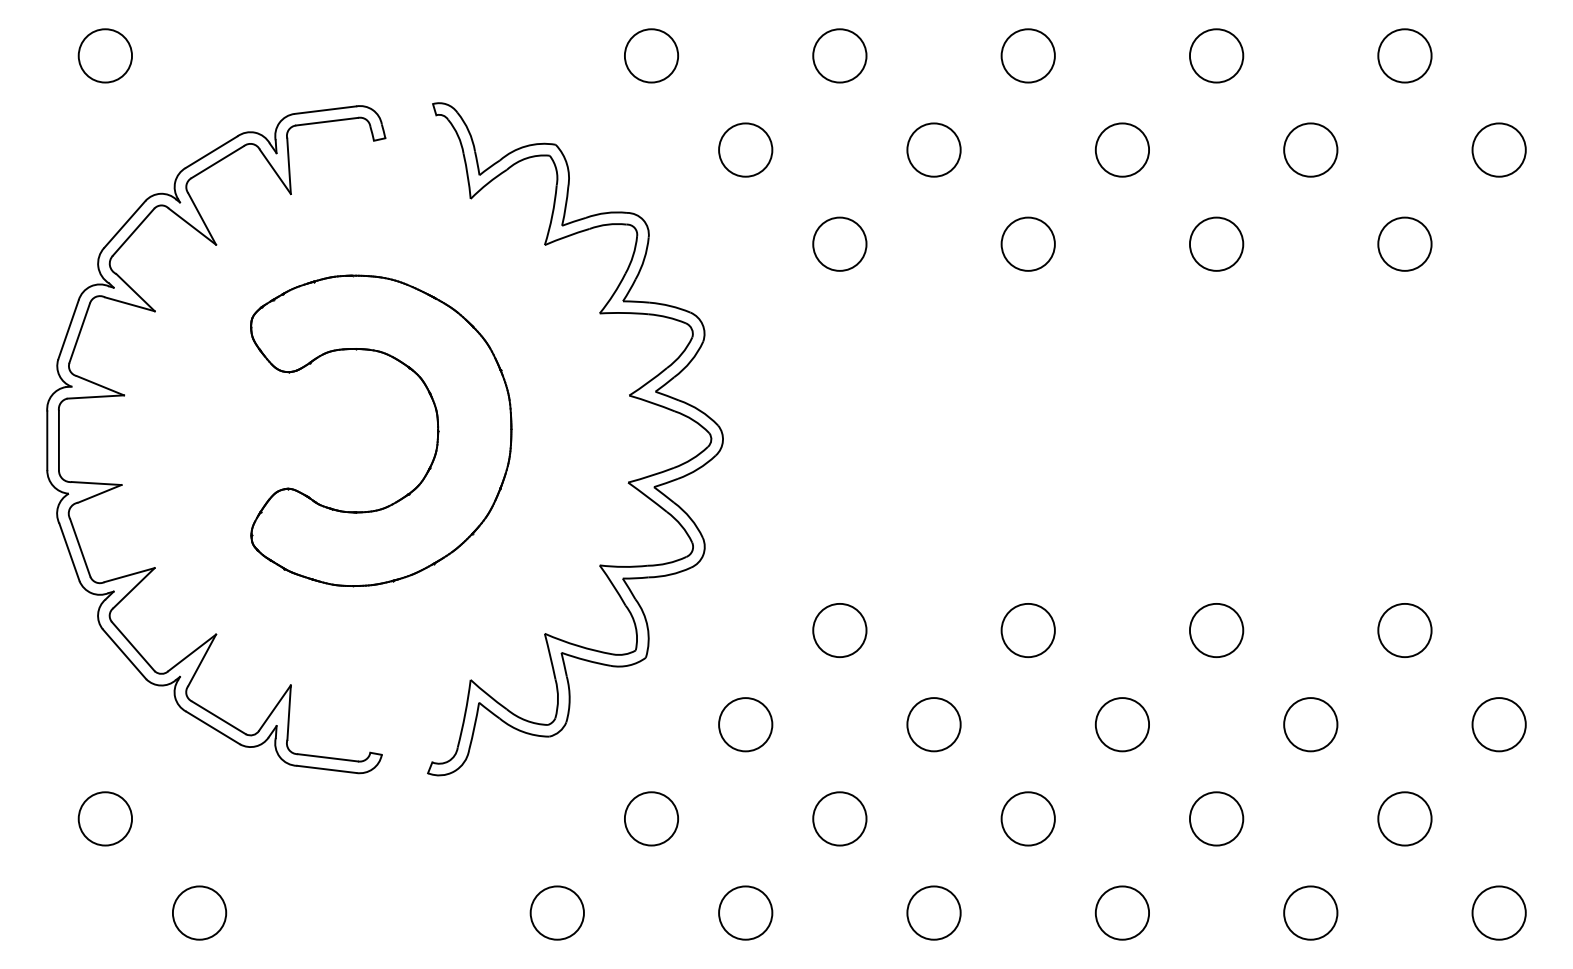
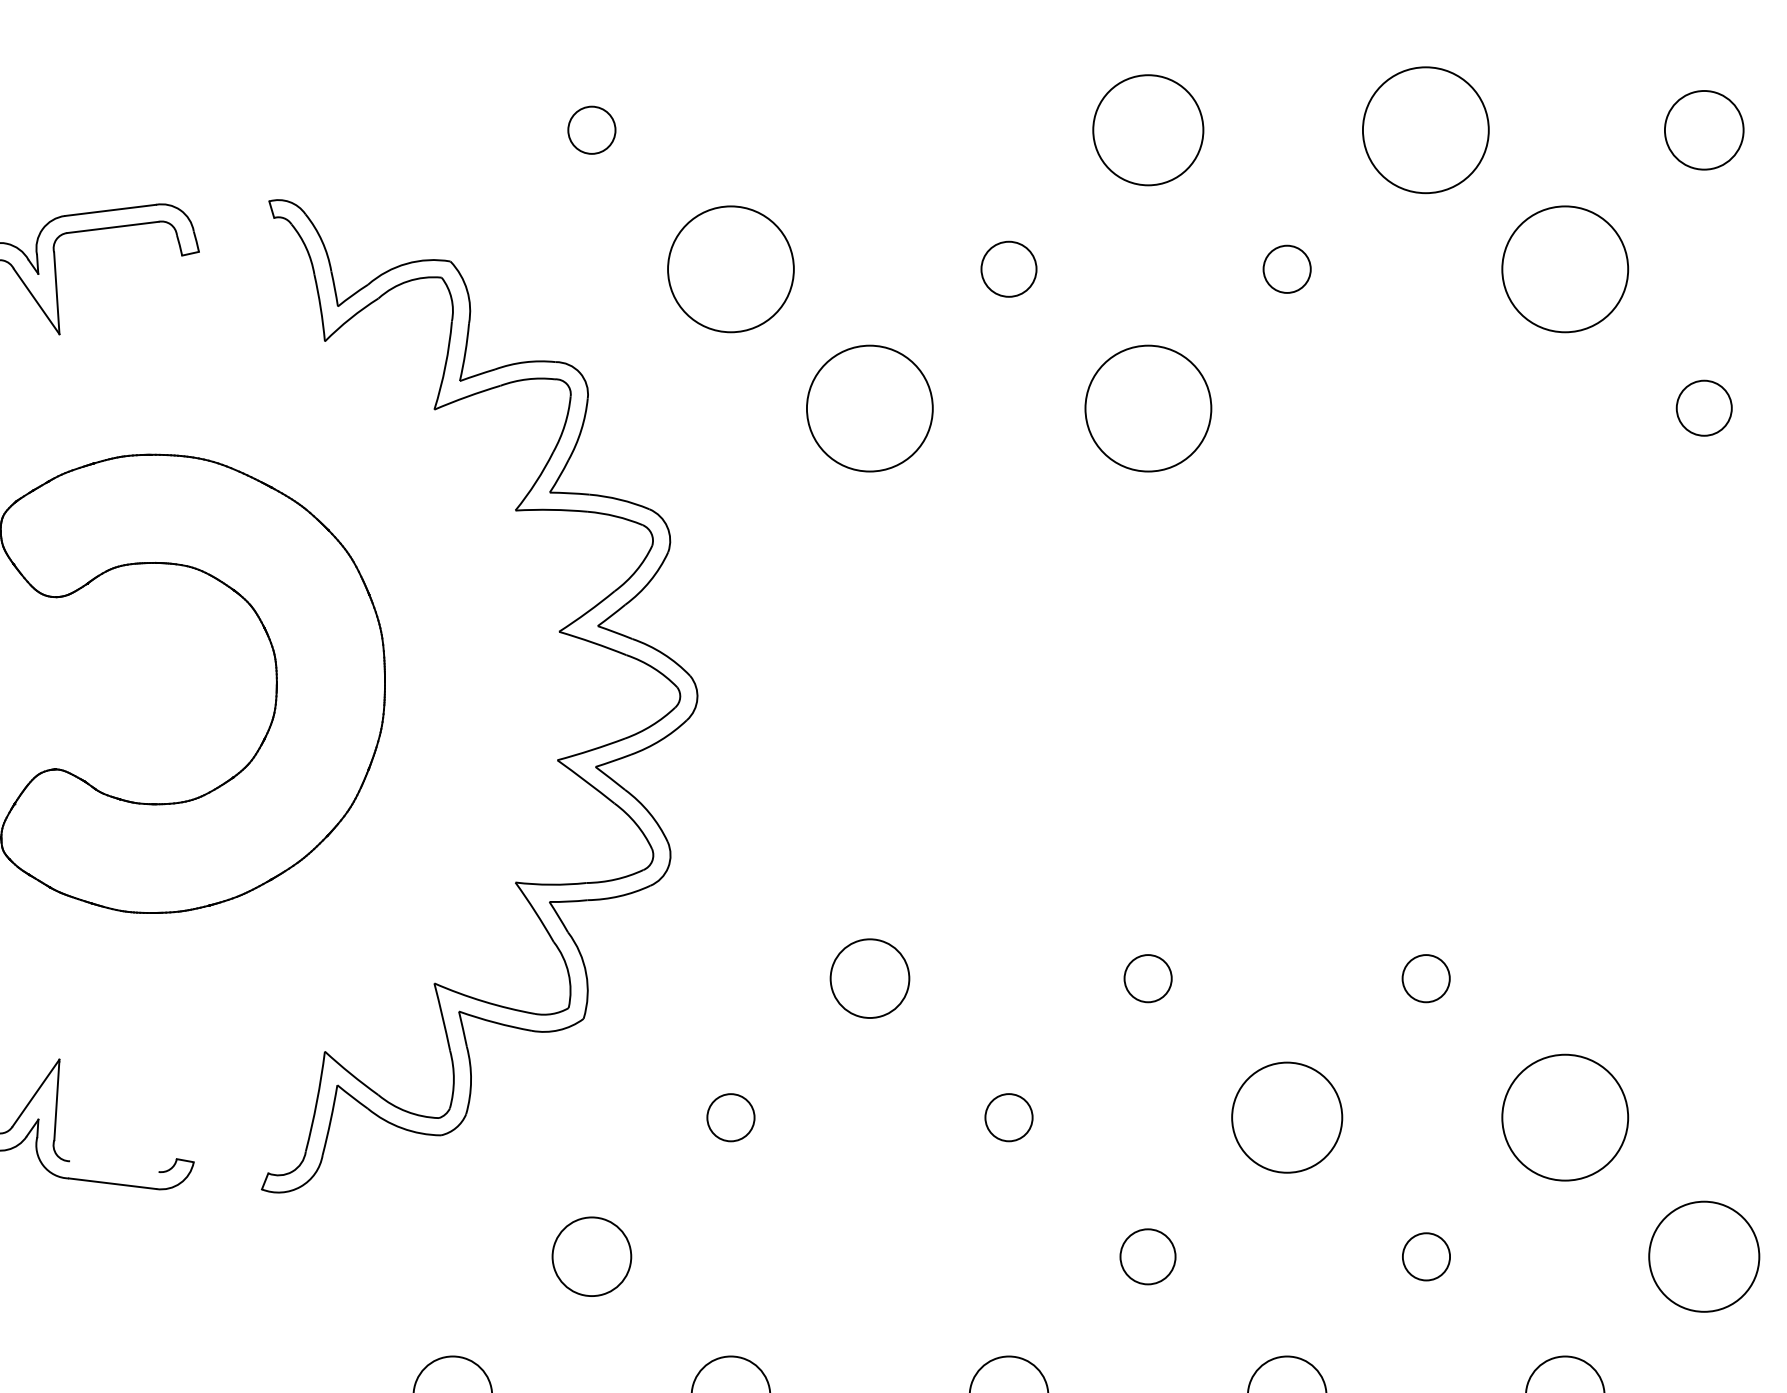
circle: (651, 55) -> (591, 129), size x0.6
circle: (839, 55) -> (869, 129), removed
circle: (1027, 55) -> (1147, 129), size x1.4
circle: (1216, 55) -> (1426, 129), size x1.6
circle: (745, 149) -> (730, 268), size x1.6
circle: (933, 149) -> (1008, 268), size x0.7
circle: (1122, 149) -> (1287, 268), size x0.6
circle: (1310, 149) -> (1564, 268), size x1.6
circle: (839, 243) -> (869, 407), size x1.6
circle: (1027, 243) -> (1147, 407), size x1.6
circle: (1216, 243) -> (1426, 407), removed
circle: (1404, 243) -> (1703, 407), size x0.7
circle: (1027, 630) -> (1147, 978), size x0.6
circle: (1216, 630) -> (1426, 978), size x0.6
circle: (1404, 630) -> (1703, 978), removed
circle: (745, 724) -> (730, 1117), size x0.6
circle: (933, 724) -> (1008, 1117), size x0.6
circle: (1122, 724) -> (1287, 1117), size x1.4
circle: (1310, 724) -> (1564, 1117), size x1.6
line: (328, 757) -> (115, 1166), removed
circle: (839, 818) -> (869, 1256), removed
circle: (1027, 818) -> (1147, 1256), size x0.7
circle: (1216, 818) -> (1426, 1256), size x0.6
circle: (1404, 818) -> (1703, 1256), size x1.4

